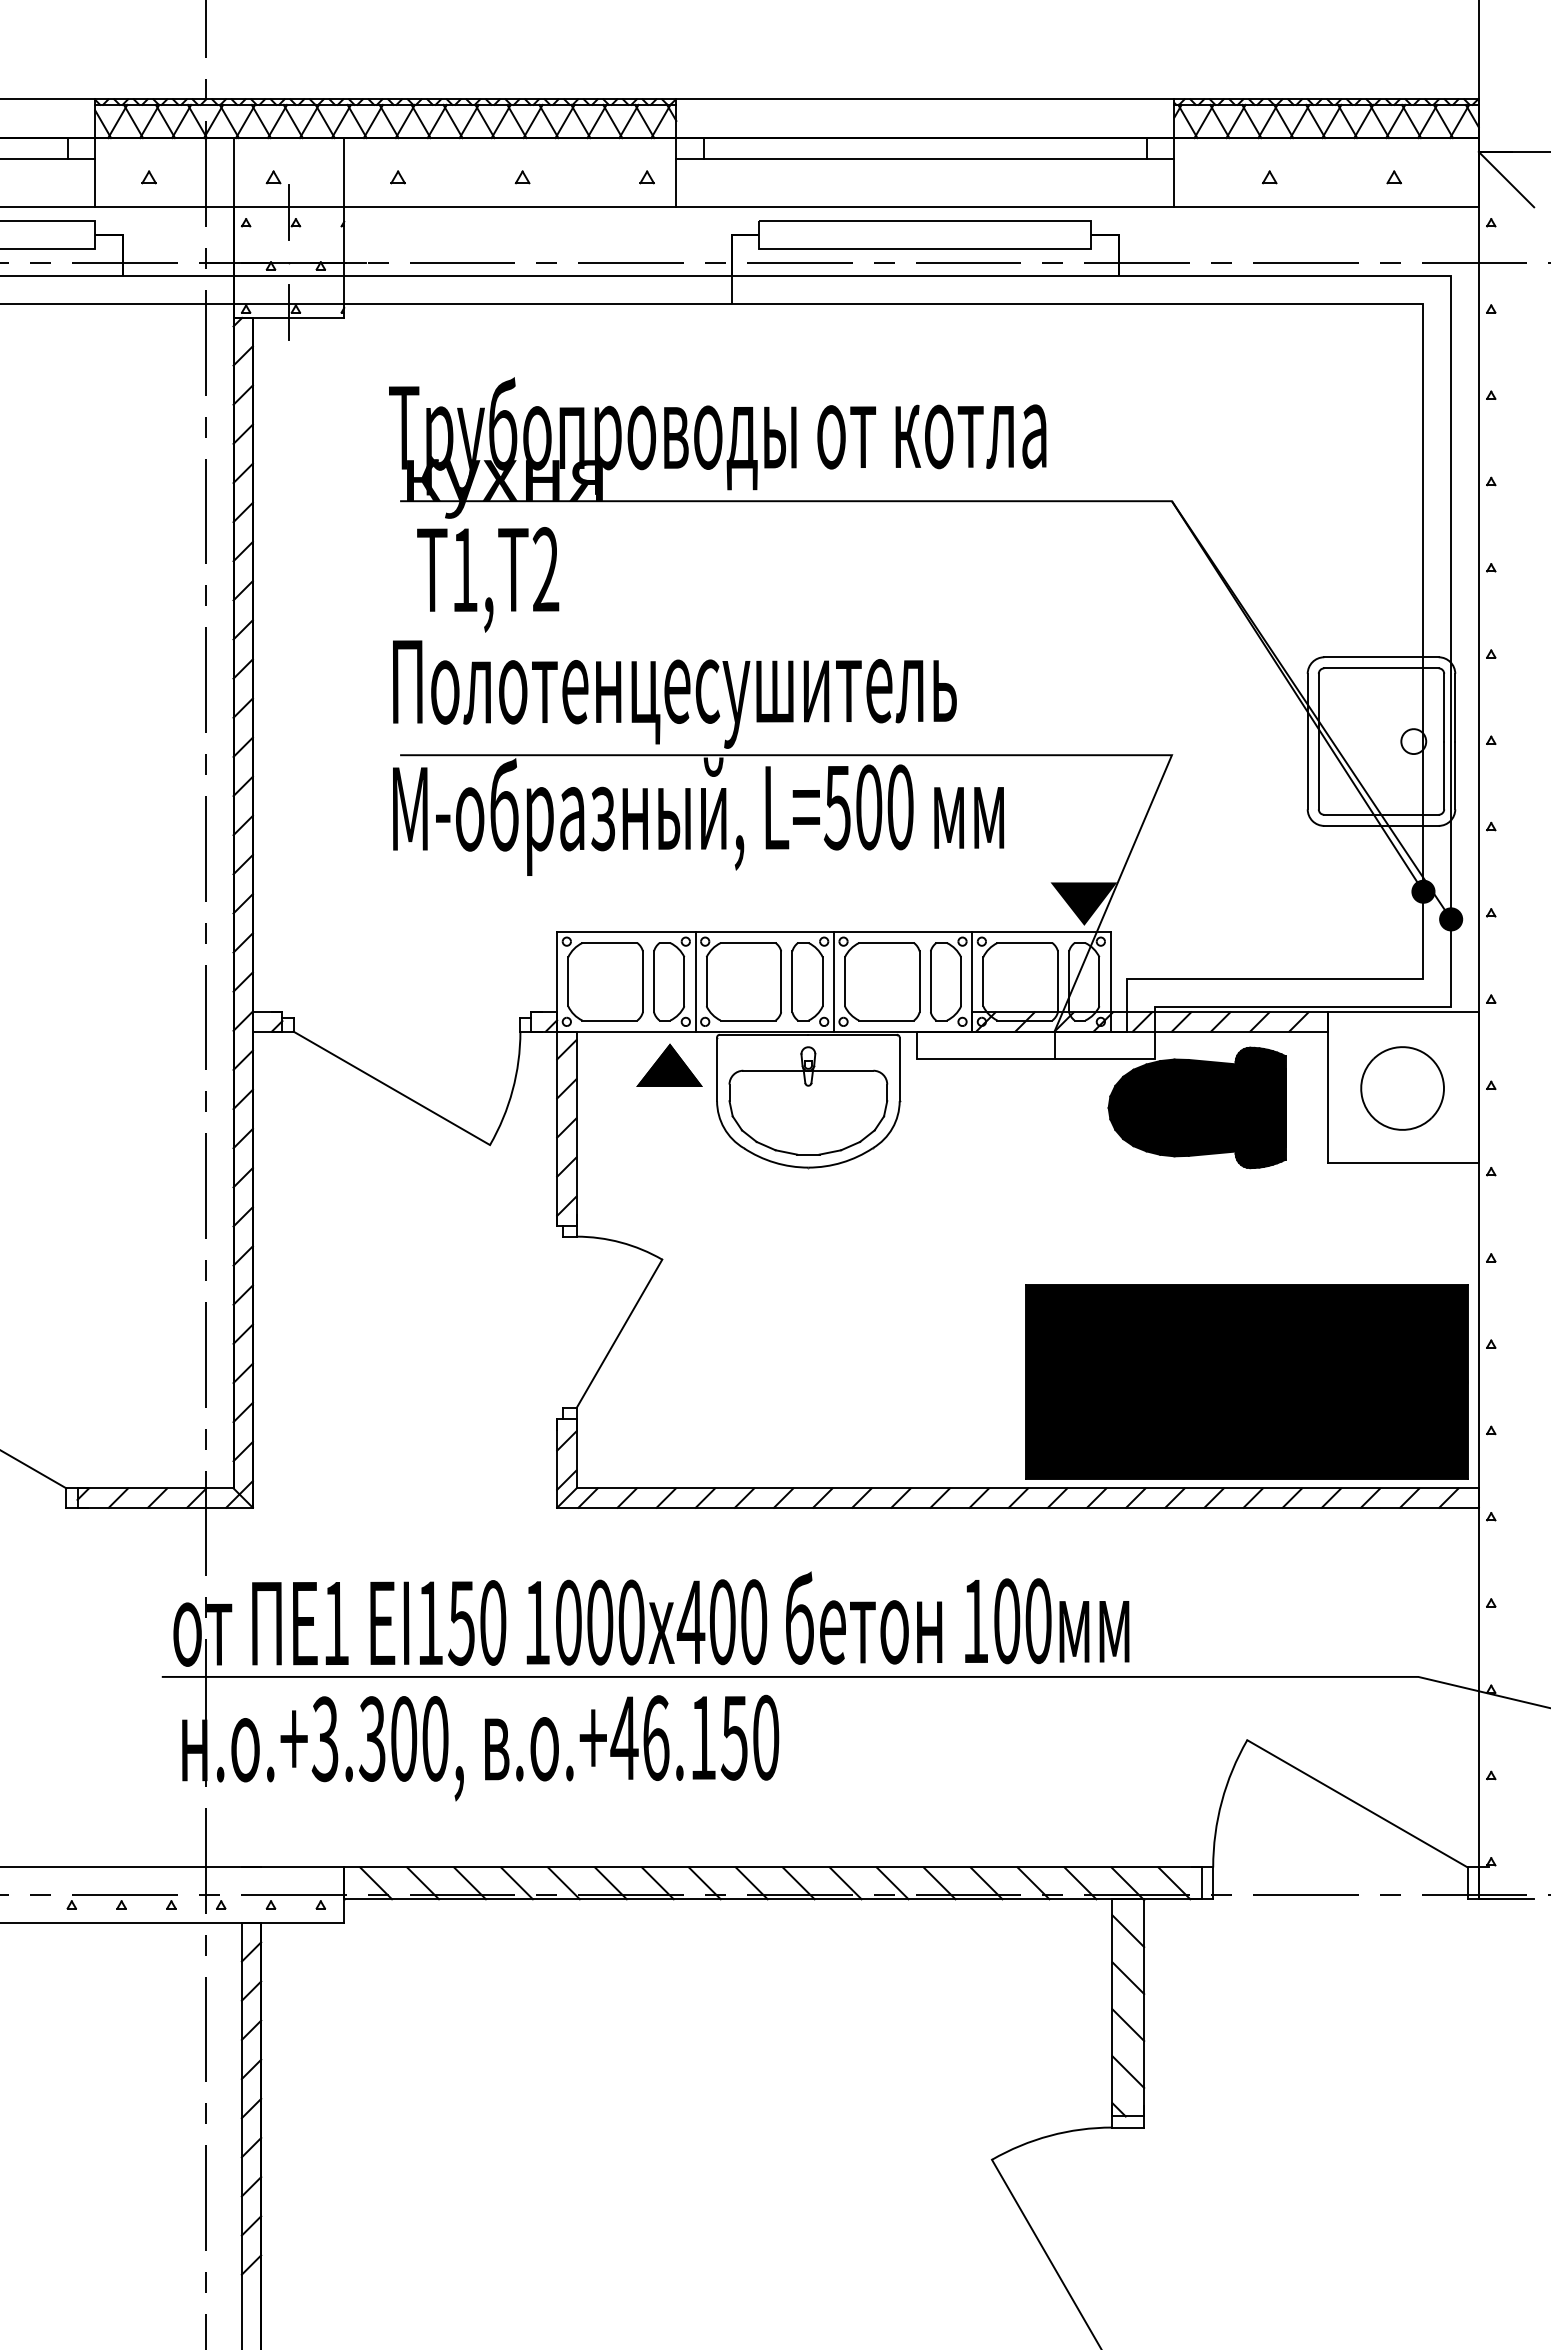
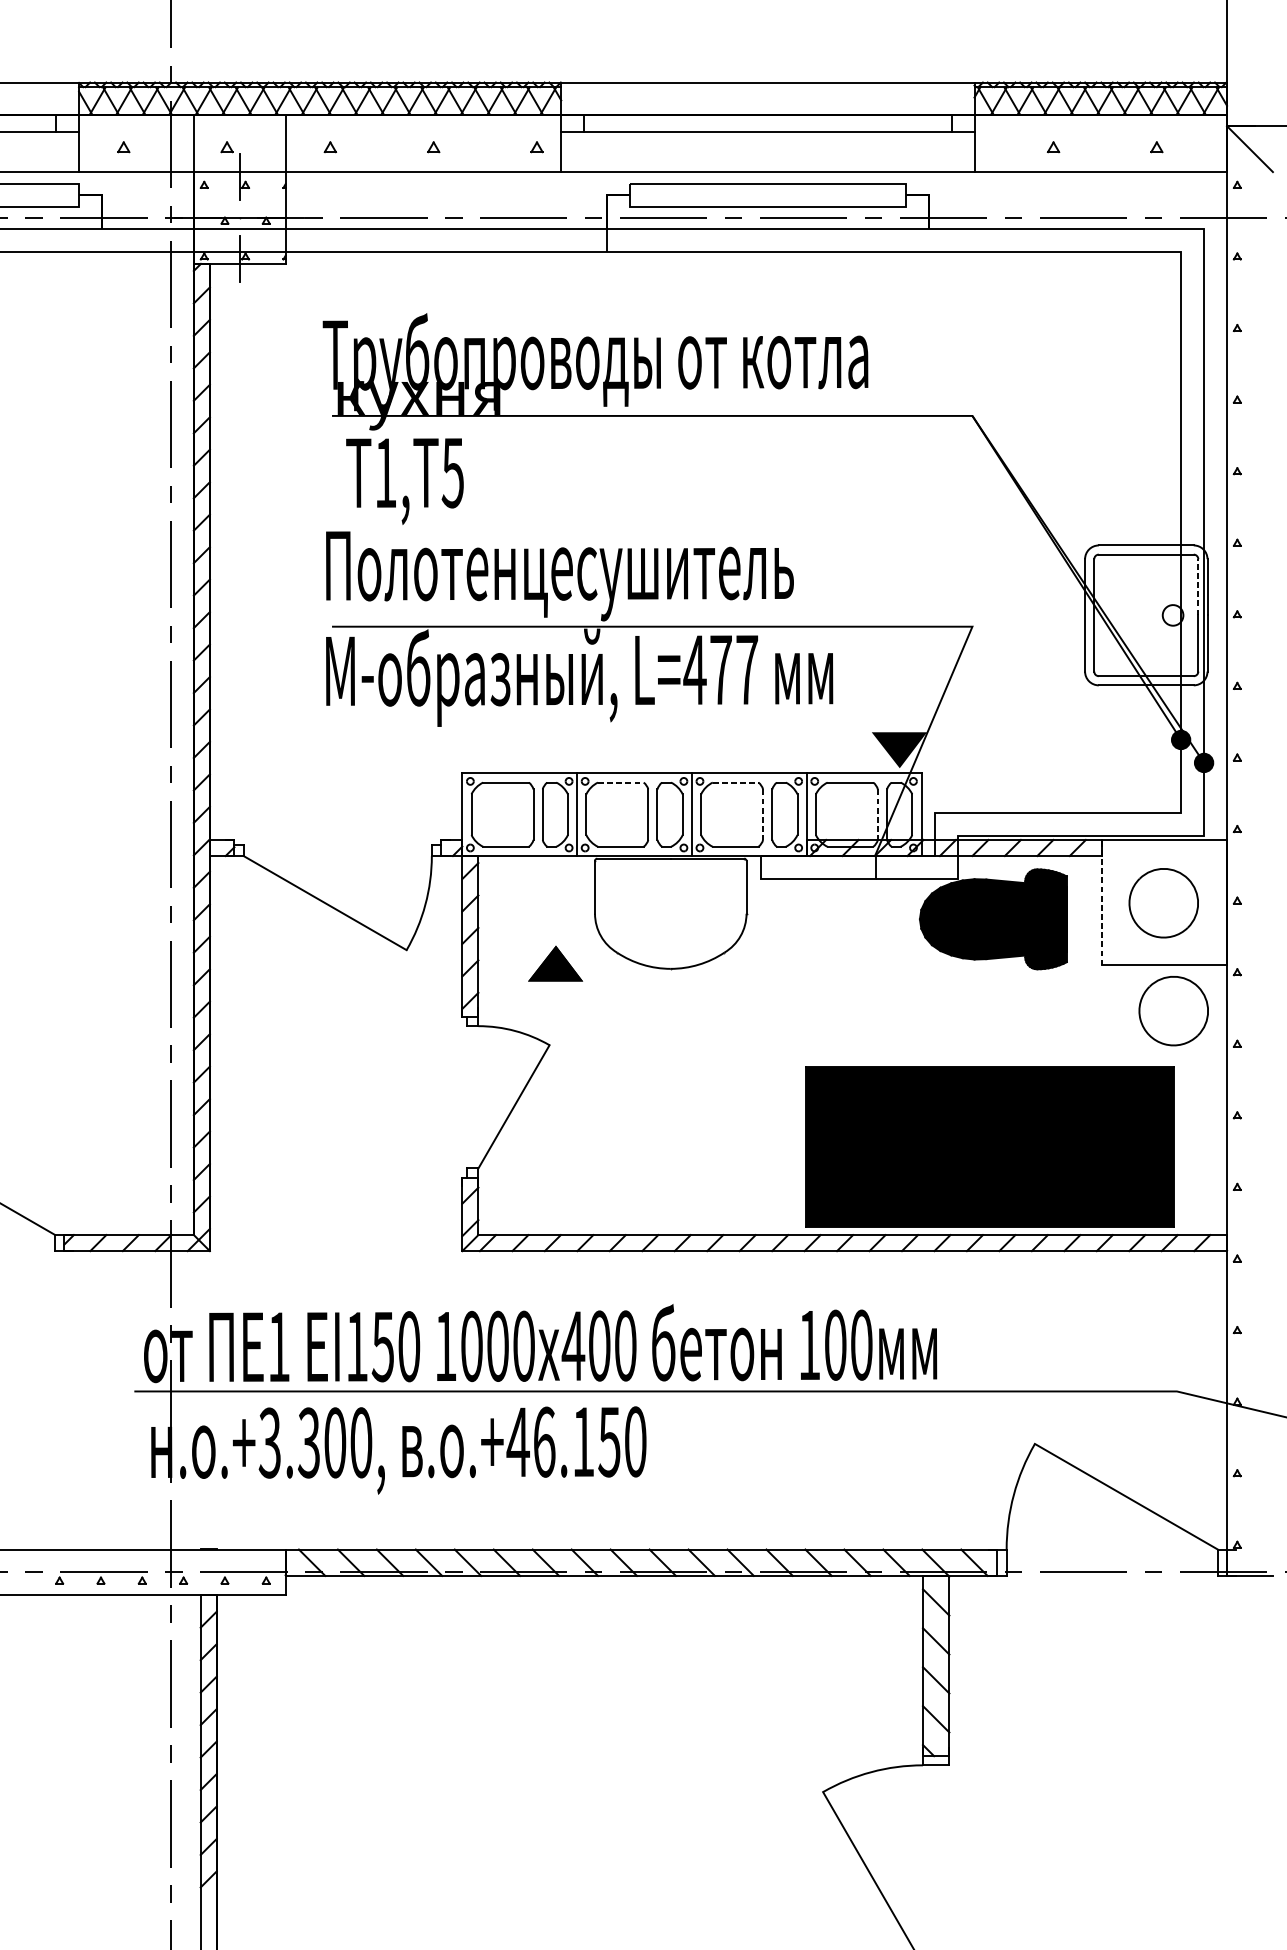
text: (545, 569) -> (452, 472), 2 -> 5
line: (1444, 707) -> (1198, 587), solid -> dashed
text: (868, 807) -> (720, 670), L=500 -> L=477
line: (748, 943) -> (621, 782), solid -> dashed
line: (886, 943) -> (735, 782), solid -> dashed
line: (919, 982) -> (762, 815), solid -> dashed
line: (1057, 982) -> (877, 815), solid -> dashed
part: (669, 1064) -> (555, 962), moved
line: (1327, 1087) -> (1101, 902), solid -> dashed
part: (808, 1100) -> (670, 913), removed
part: (1414, 1218) -> (1173, 1011), added
part: (1246, 1381) -> (989, 1146), moved

